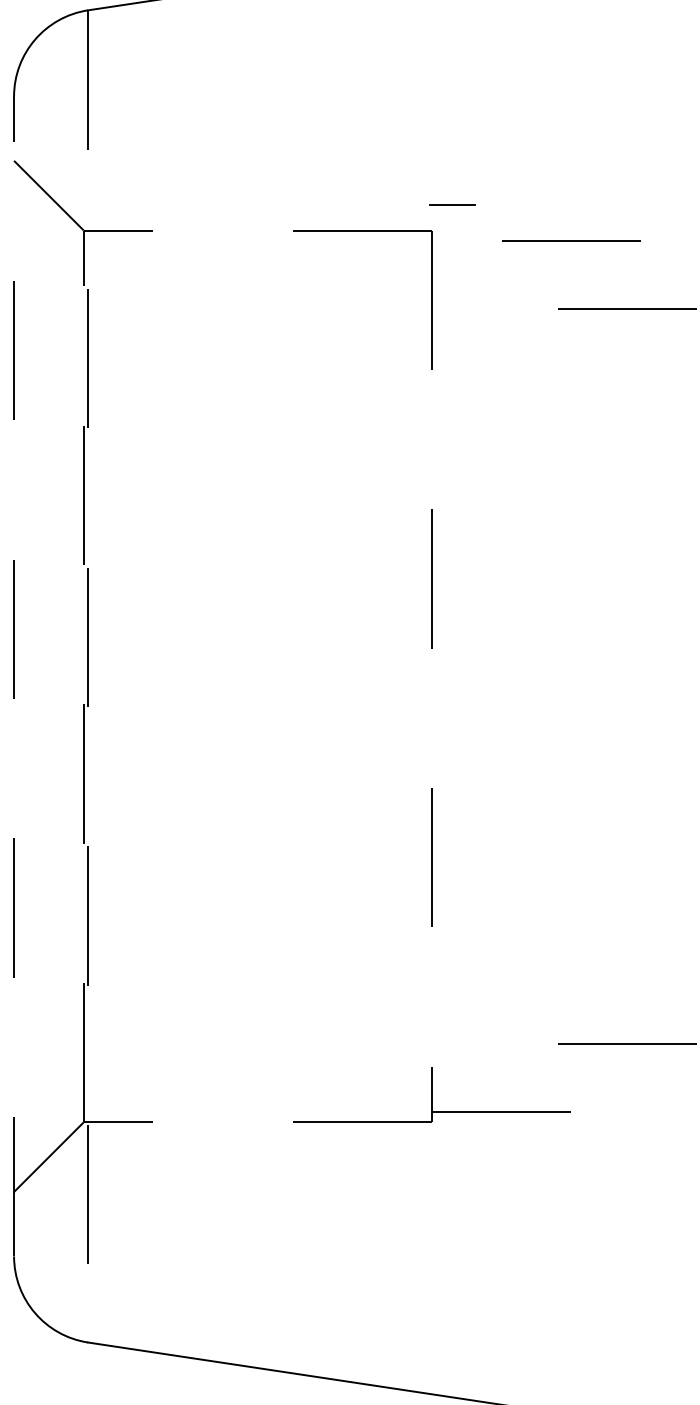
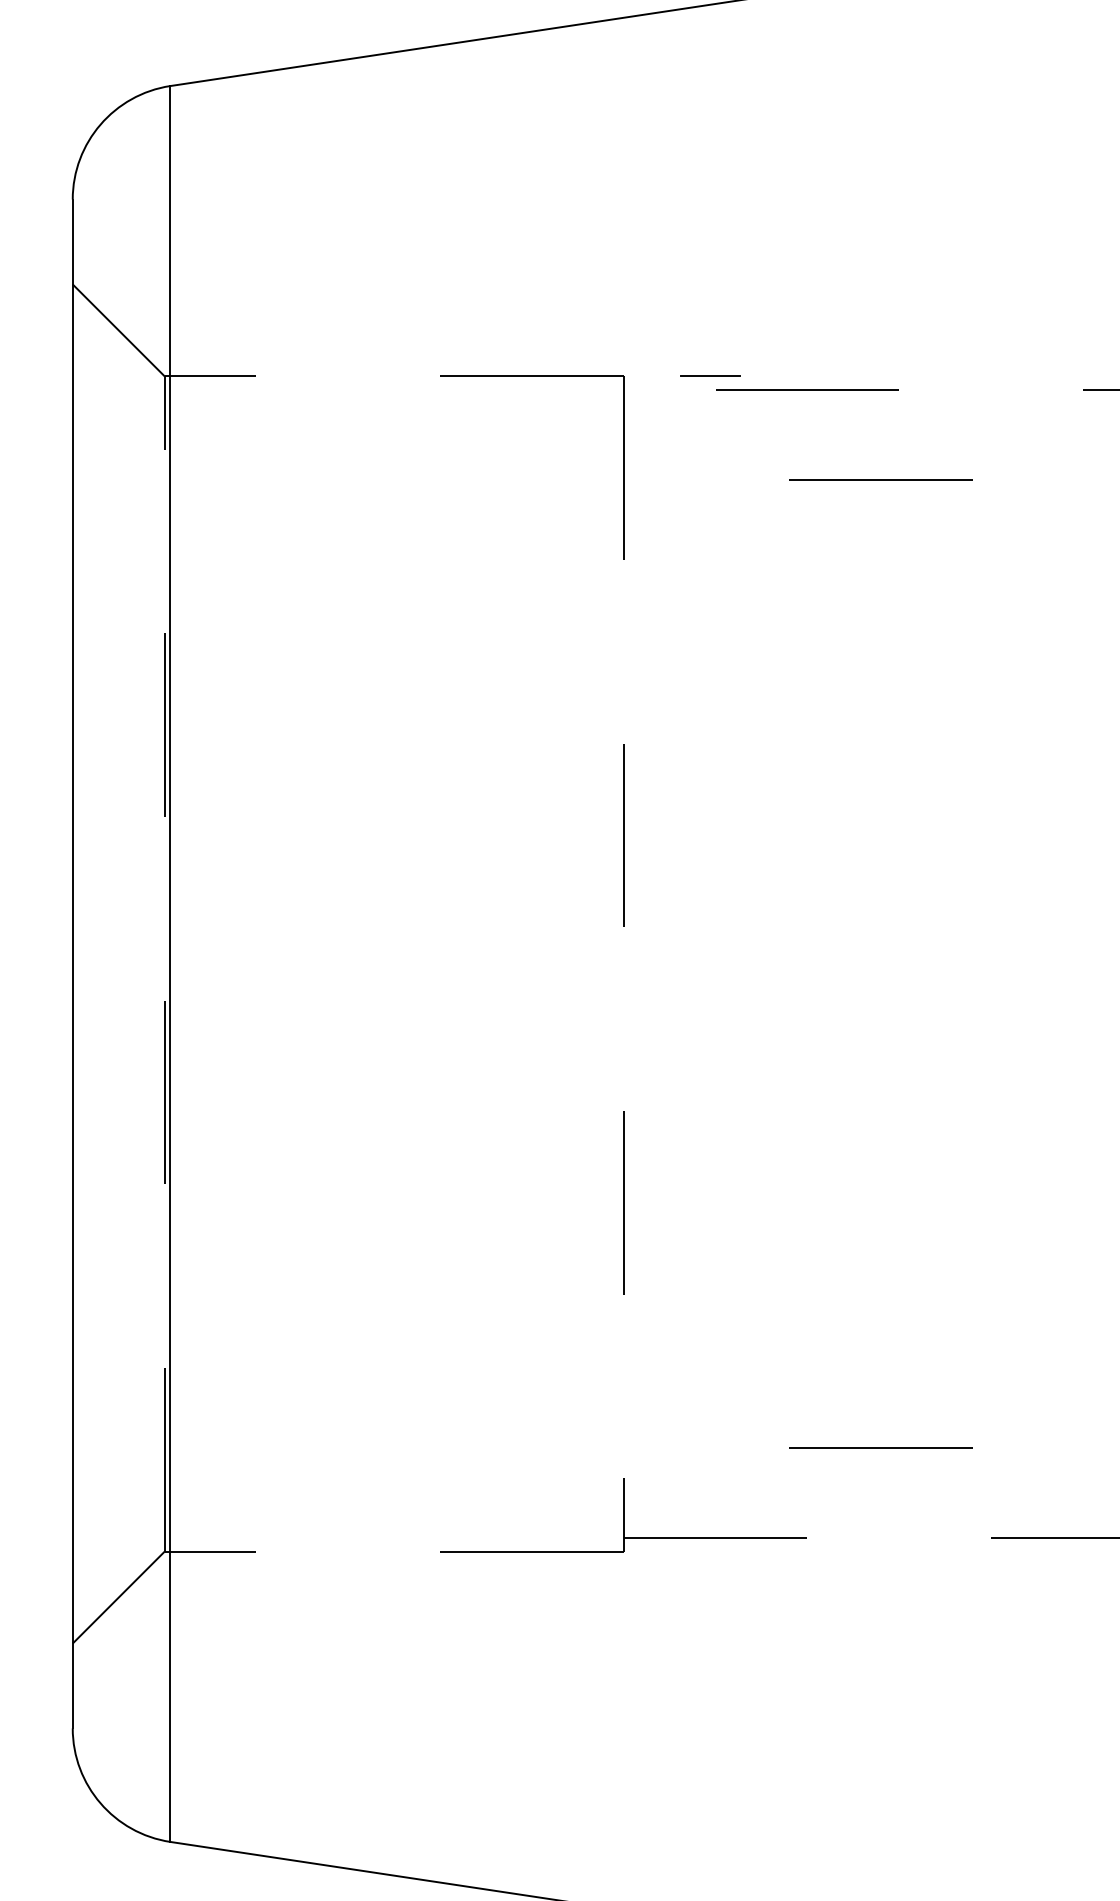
line: (452, 204) -> (710, 375), moved
line: (13, 676) -> (72, 963), dashed -> solid
line: (88, 676) -> (170, 964), dashed -> solid

